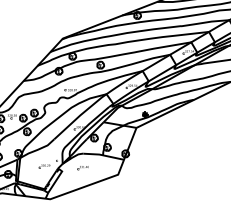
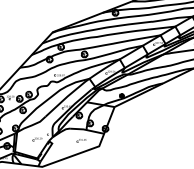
part: (82, 168) -> (81, 141), moved

